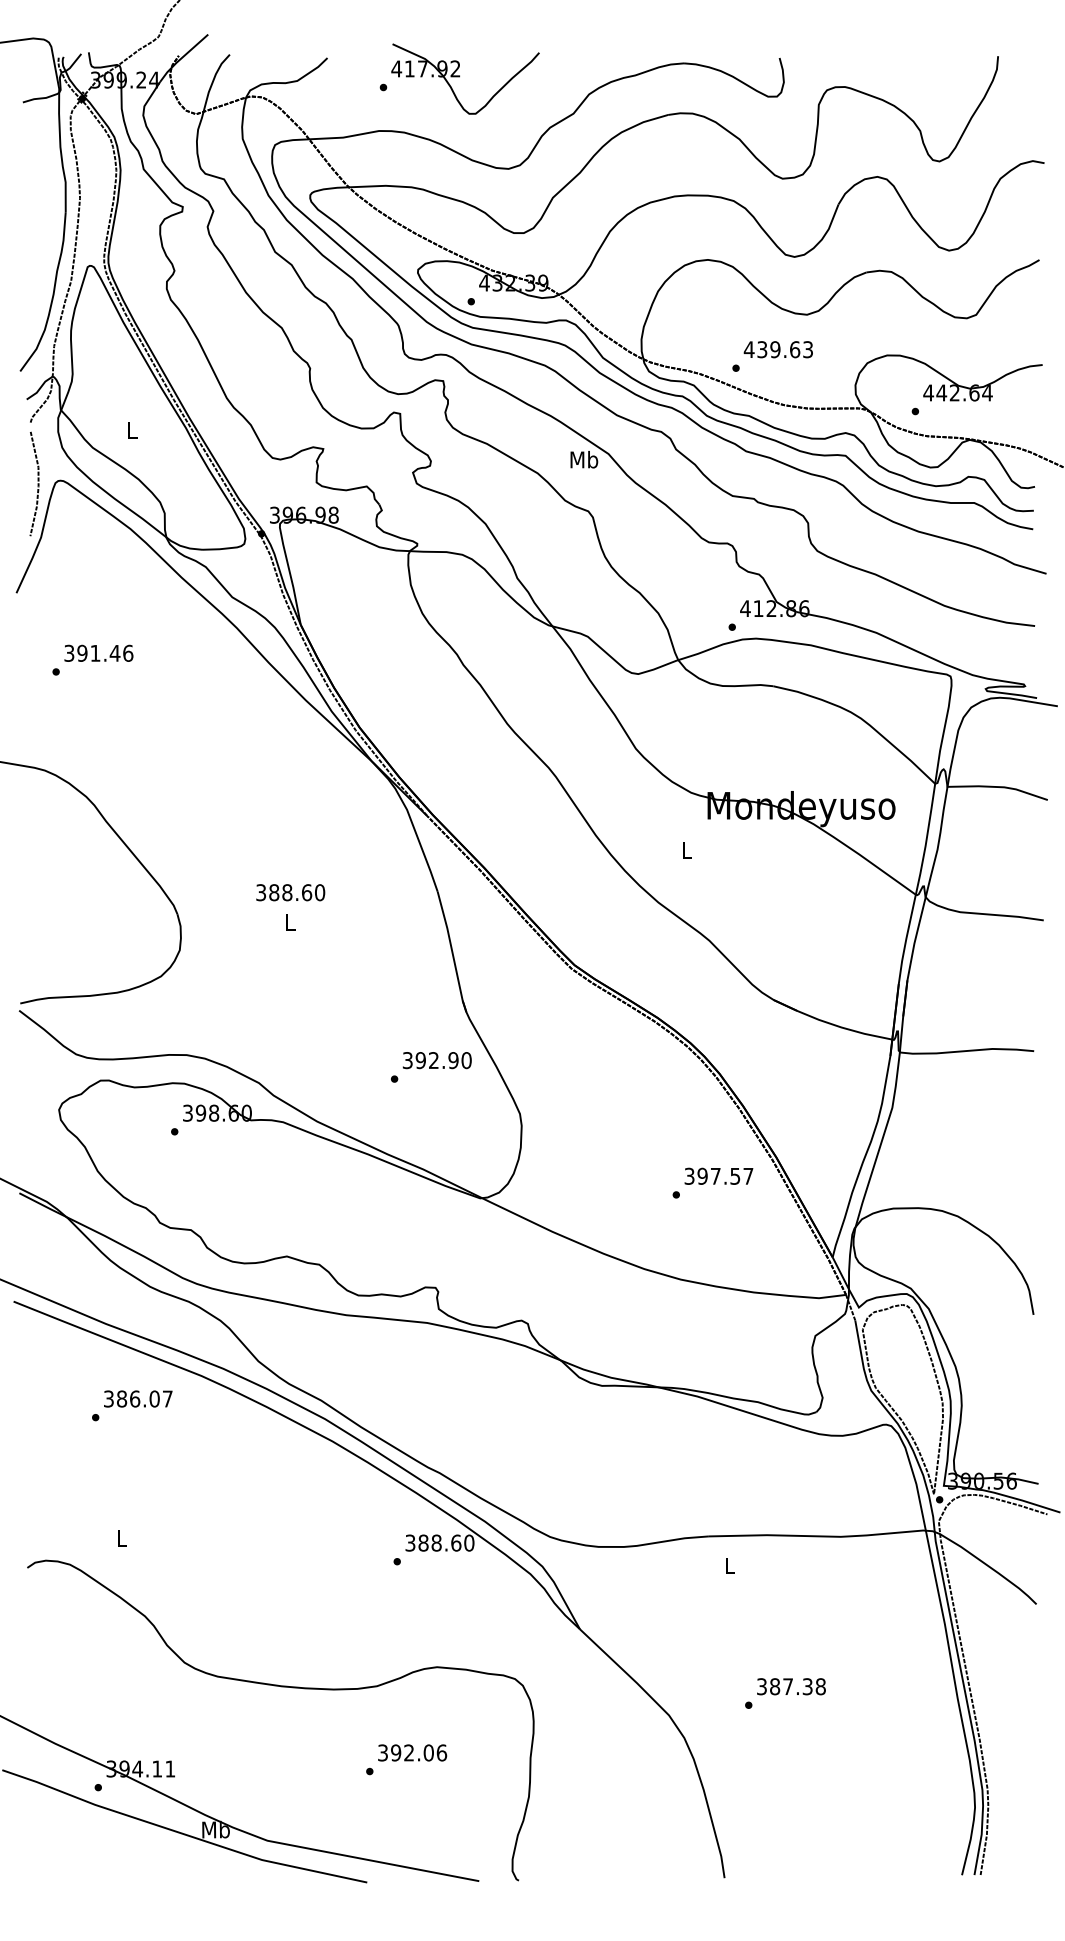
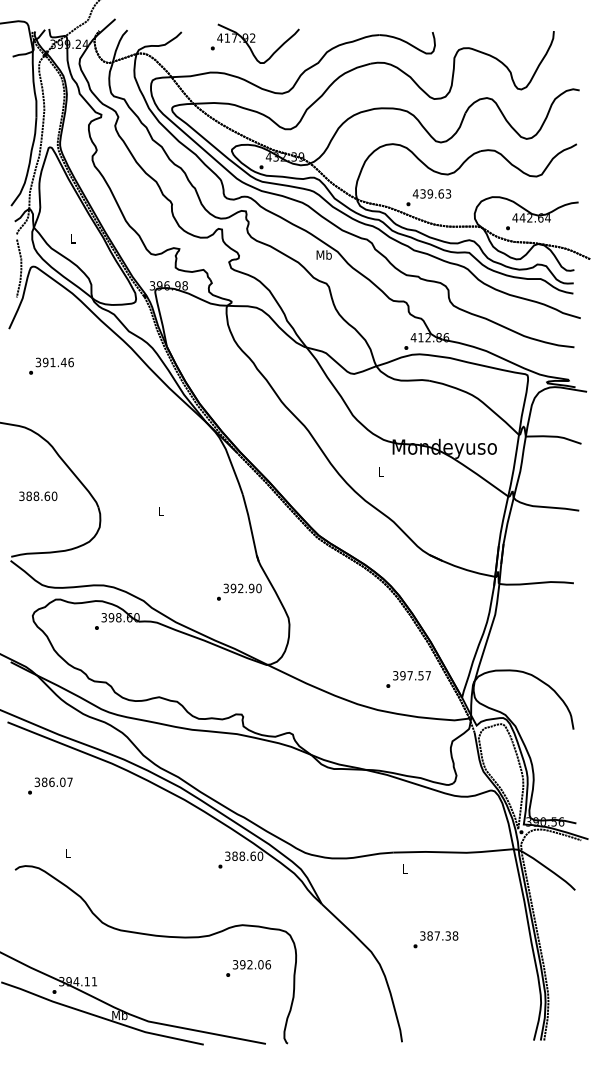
text: (291, 891) -> (38, 495), moved
text: (712, 1183) -> (408, 679), moved
text: (132, 1404) -> (50, 785), moved
text: (406, 1759) -> (248, 968), moved

